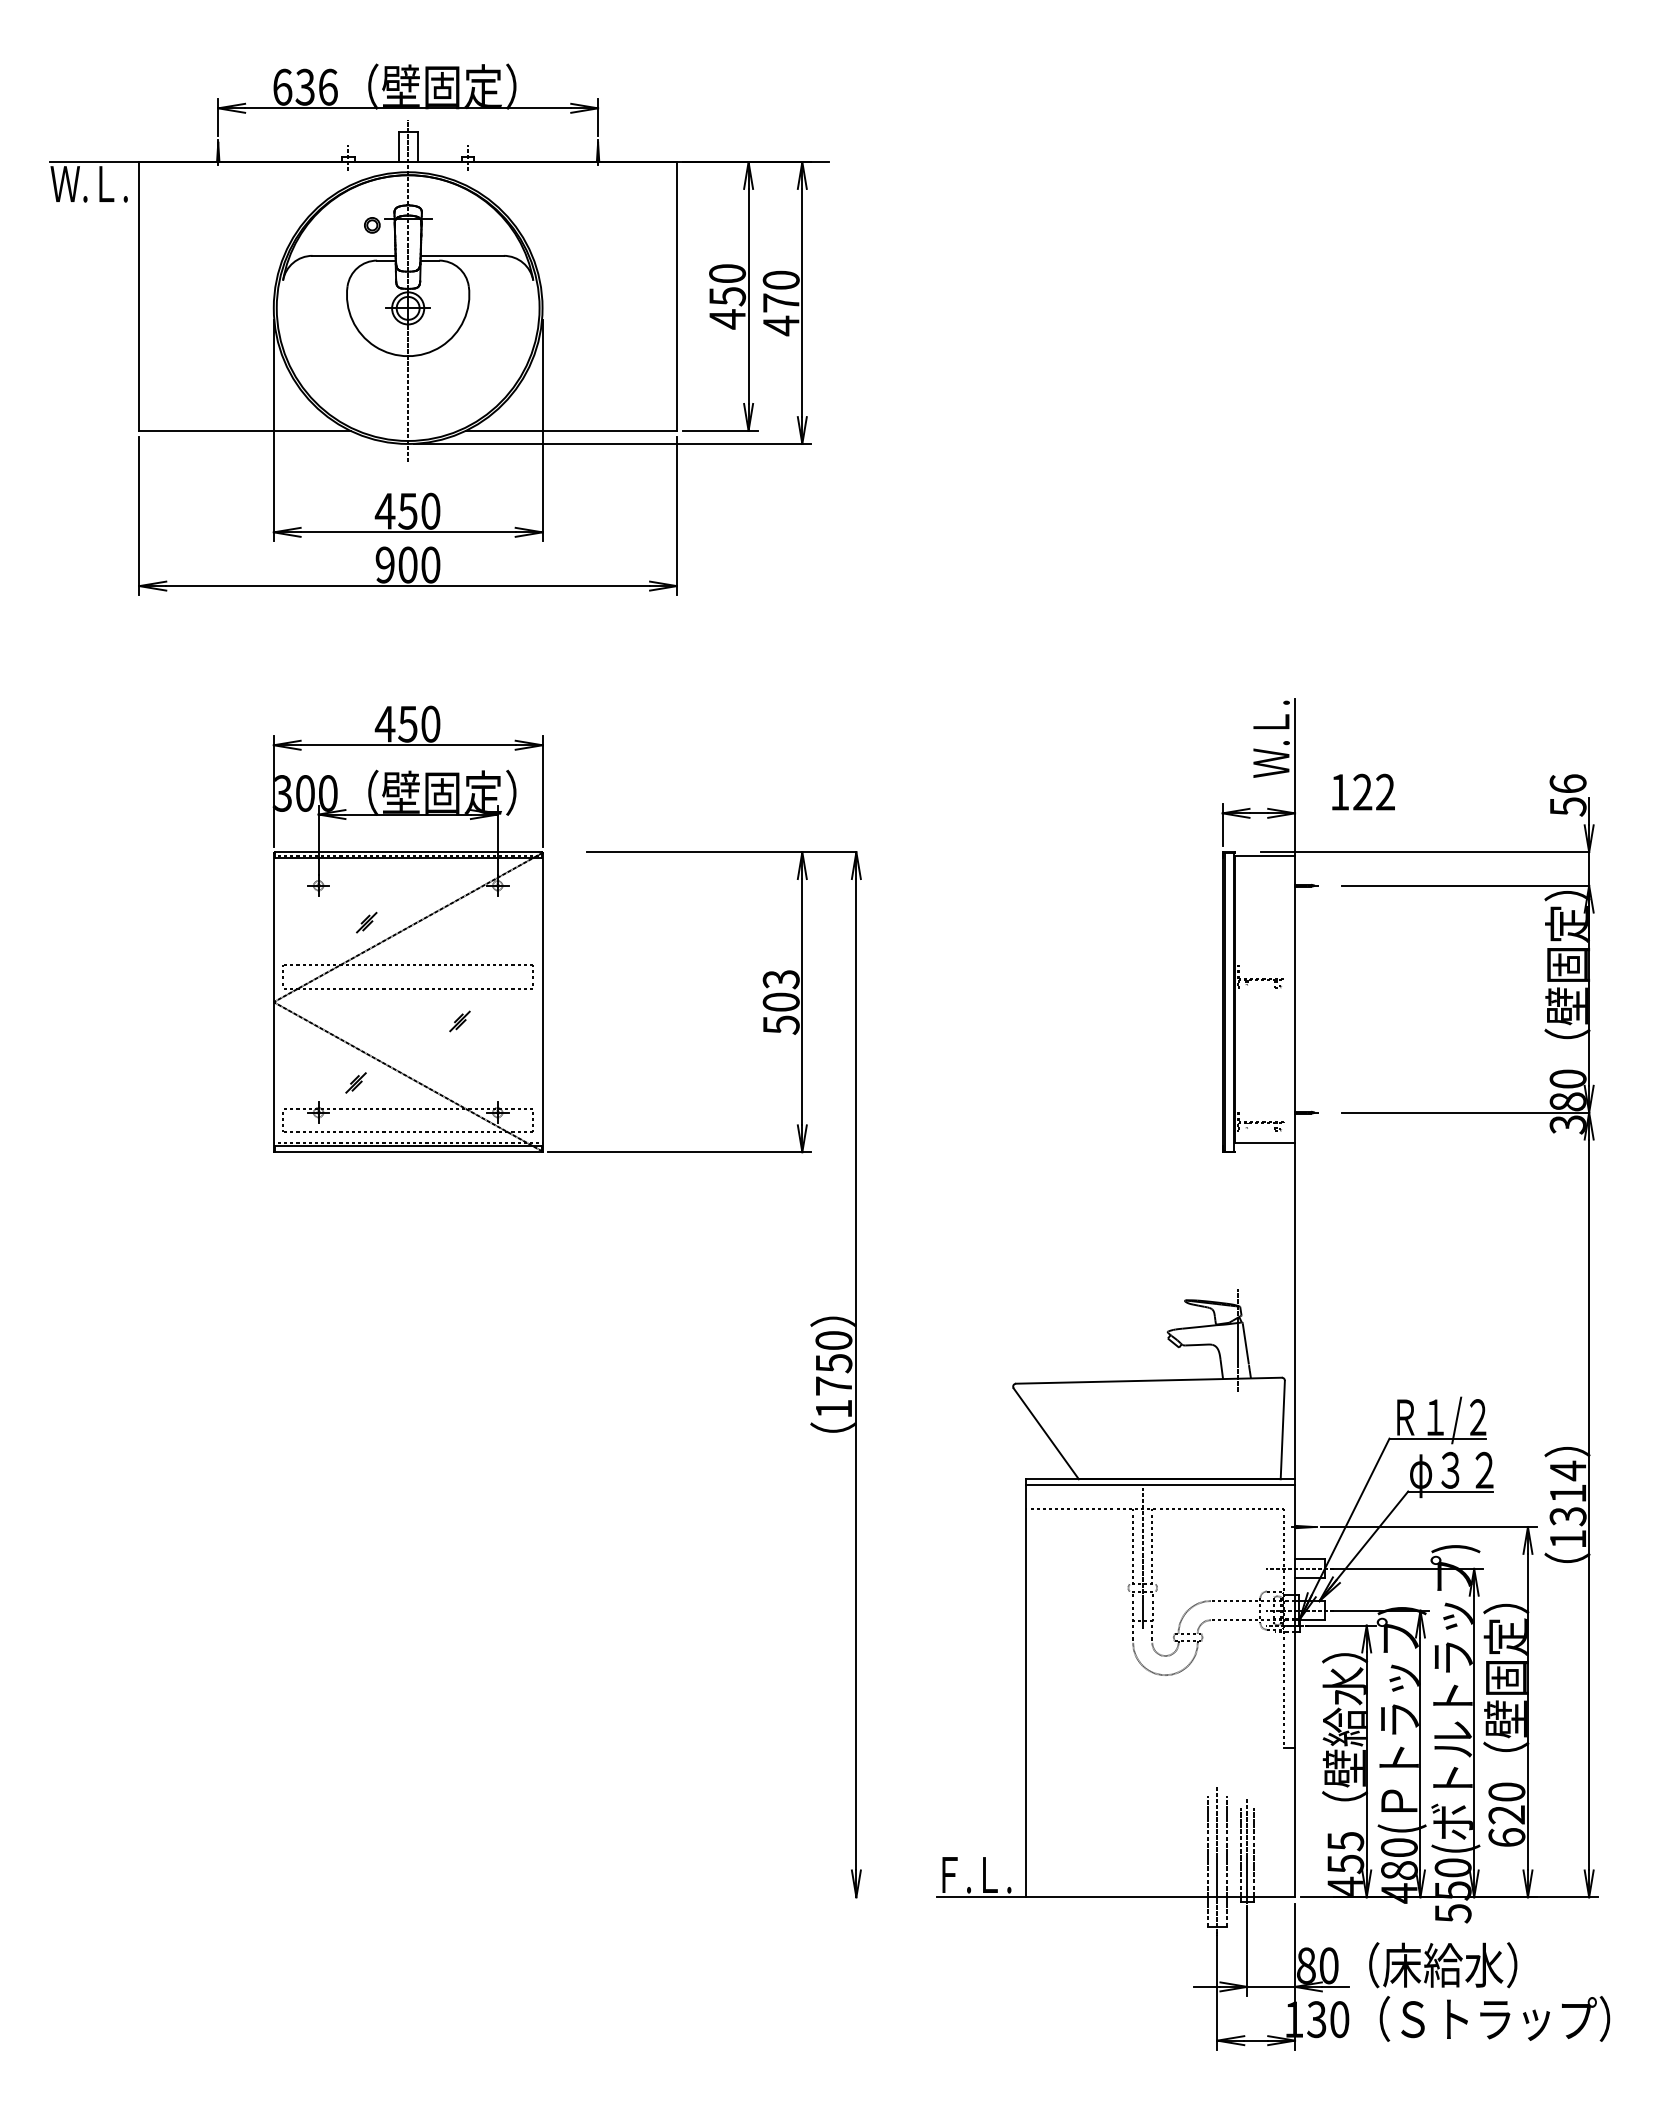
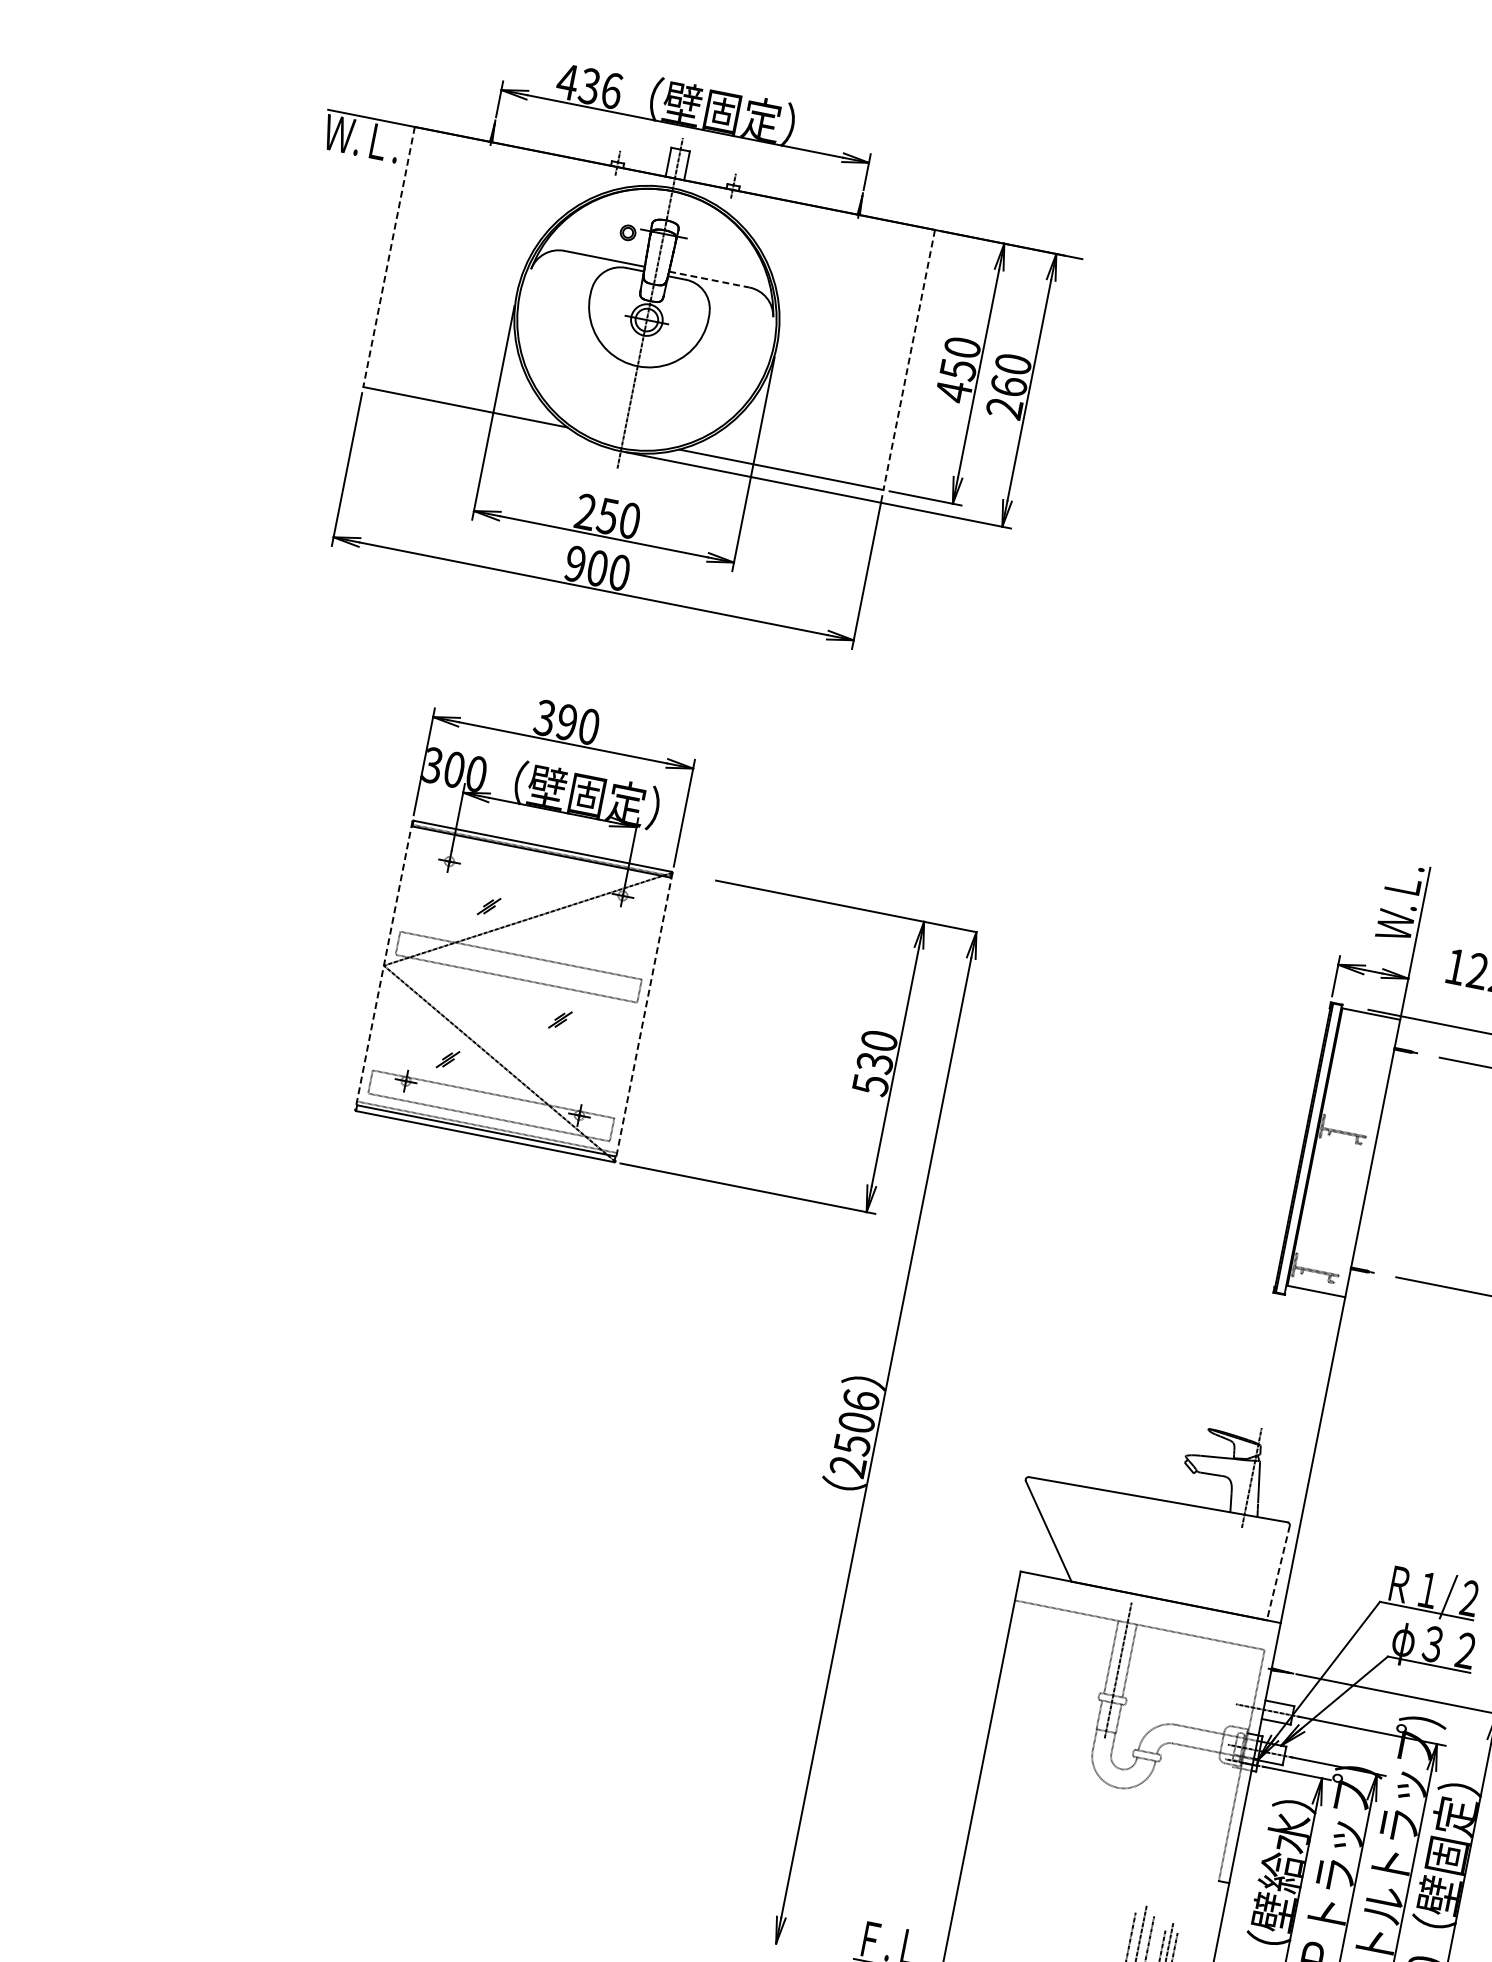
text: (282, 86) -> (567, 81), 636 -> 436
line: (462, 255) -> (709, 279), solid -> dashed
line: (139, 296) -> (389, 257), solid -> dashed
line: (676, 296) -> (908, 359), solid -> dashed
text: (780, 314) -> (1006, 397), 470 -> 260
text: (384, 510) -> (585, 511), 450 -> 250
text: (395, 723) -> (555, 719), 450 -> 390
text: (780, 991) -> (876, 1052), 503 -> 530
line: (273, 1002) -> (383, 965), solid -> dashed
line: (542, 1002) -> (643, 1017), solid -> dashed
text: (833, 1374) -> (854, 1433), 1750 -> 2506
line: (1282, 1430) -> (1277, 1573), solid -> dashed
line: (1160, 1484) -> (1149, 1602), removed

